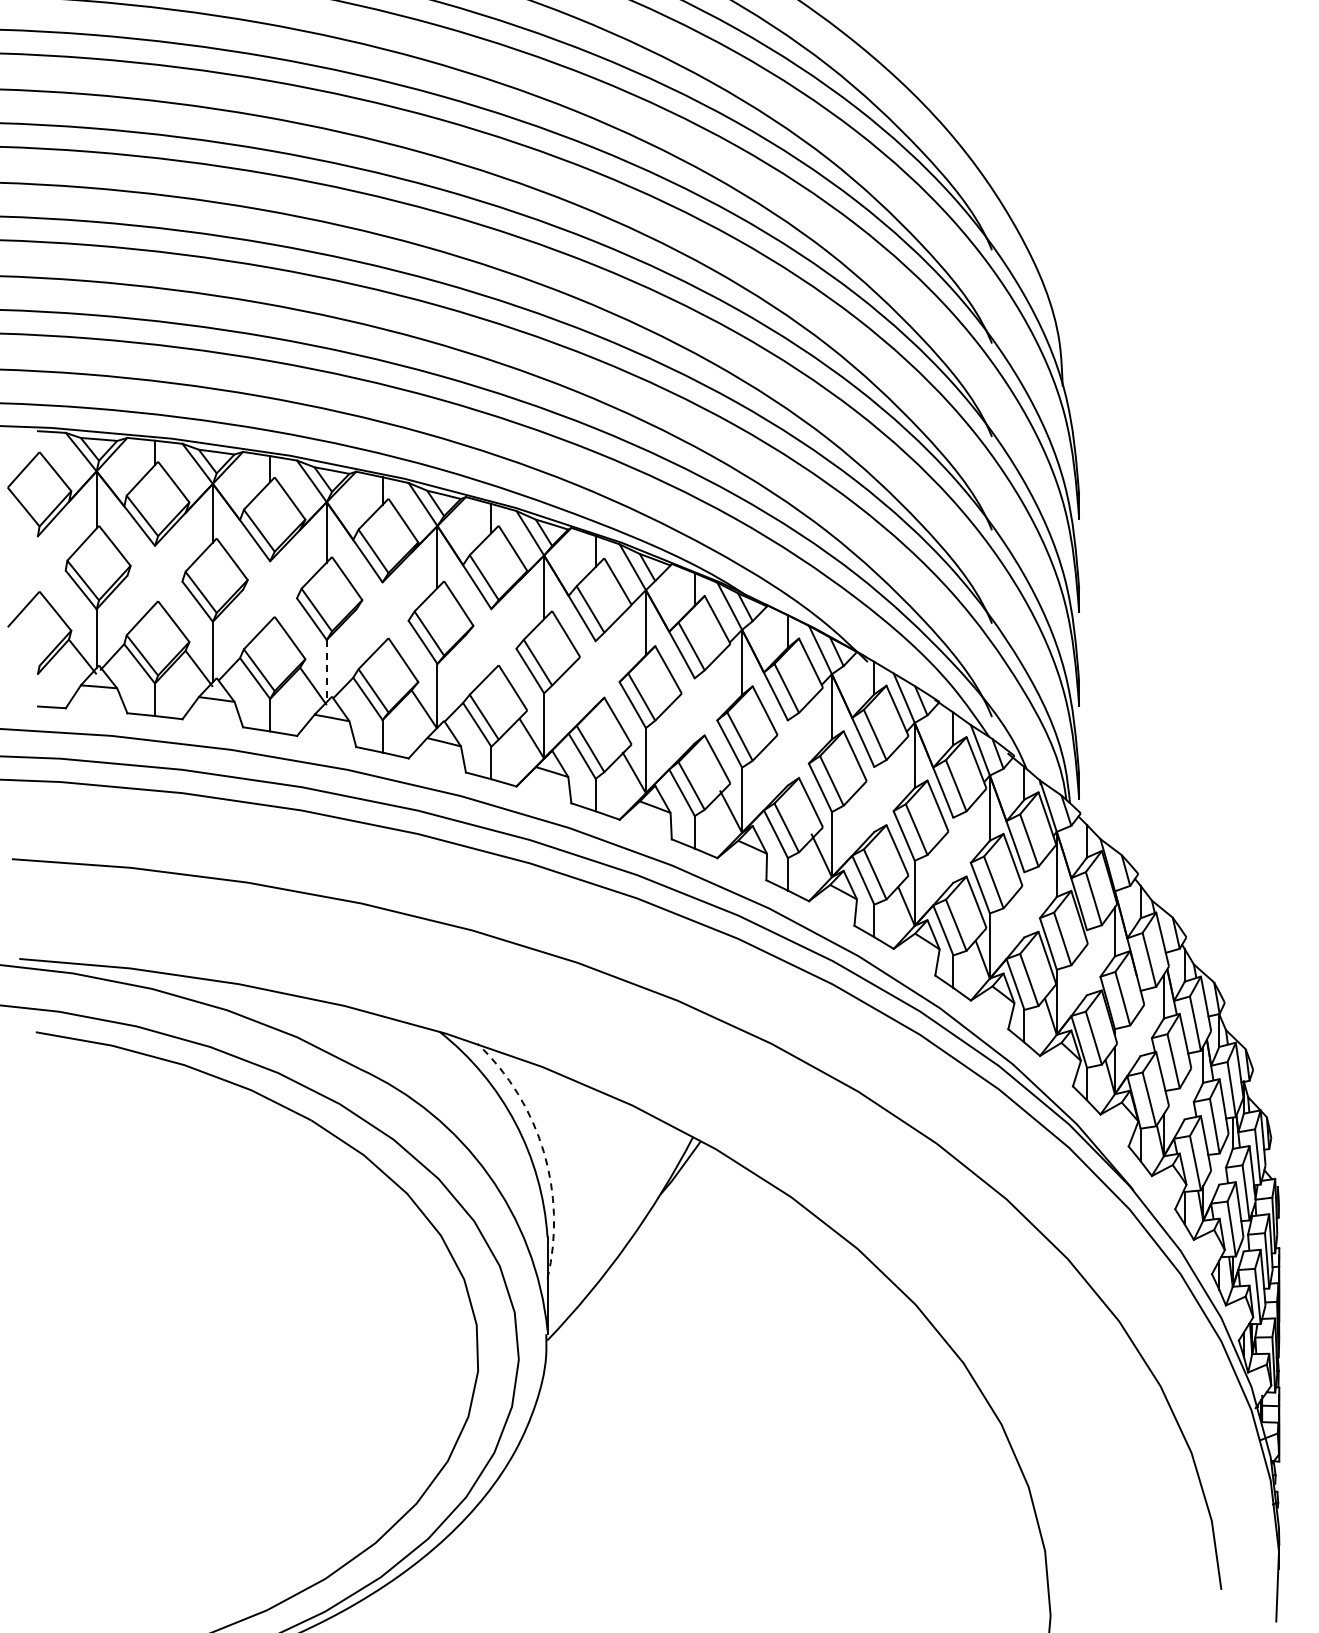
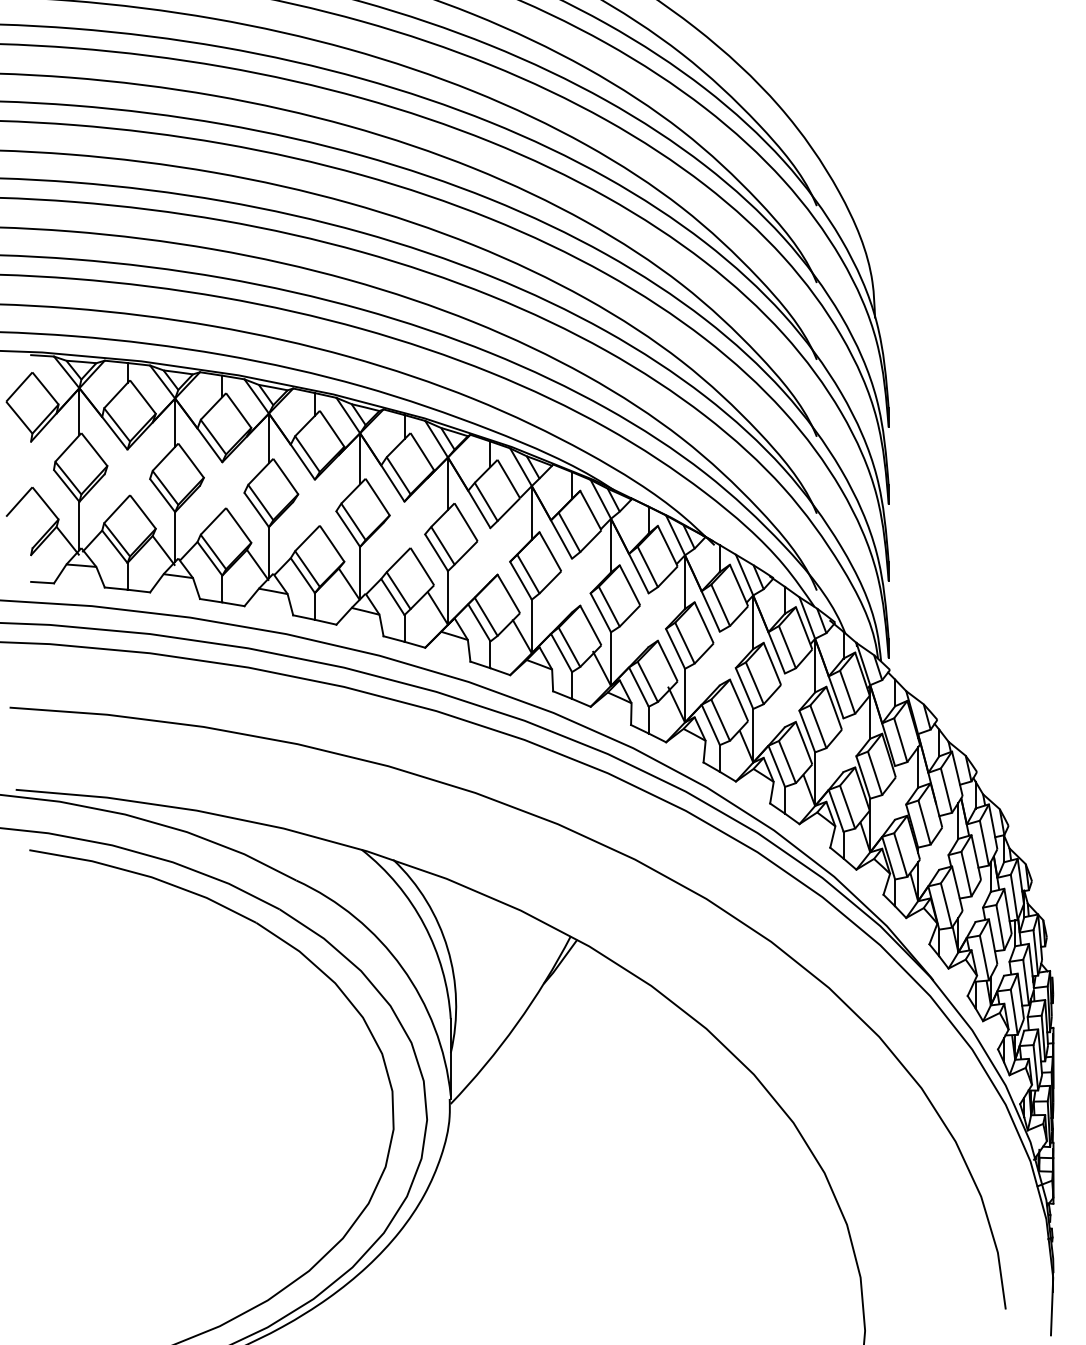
line: (326, 671) -> (268, 553), dashed -> solid
arc: (543, 1151) -> (447, 948), dashed -> solid

